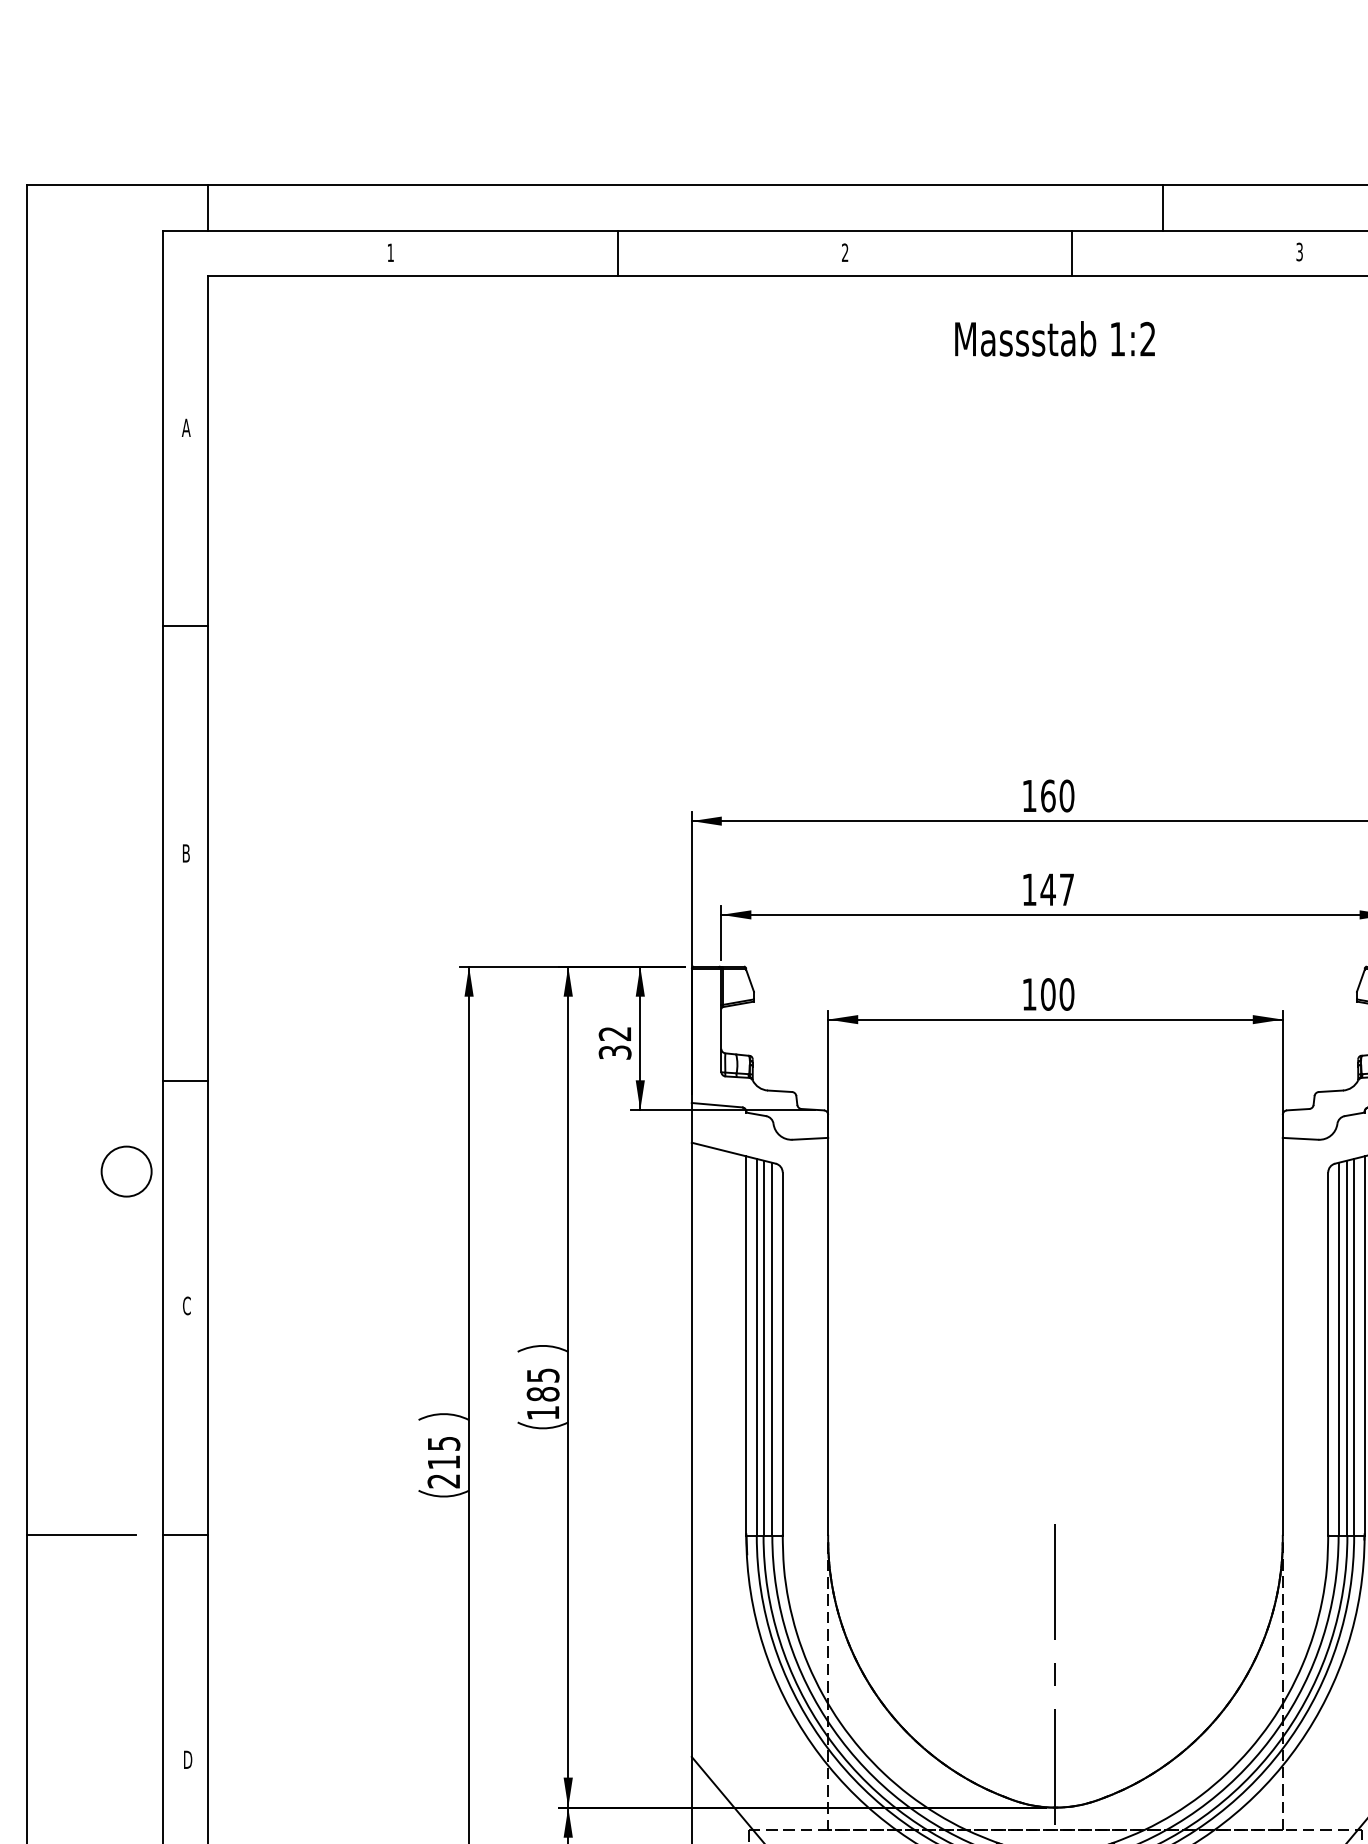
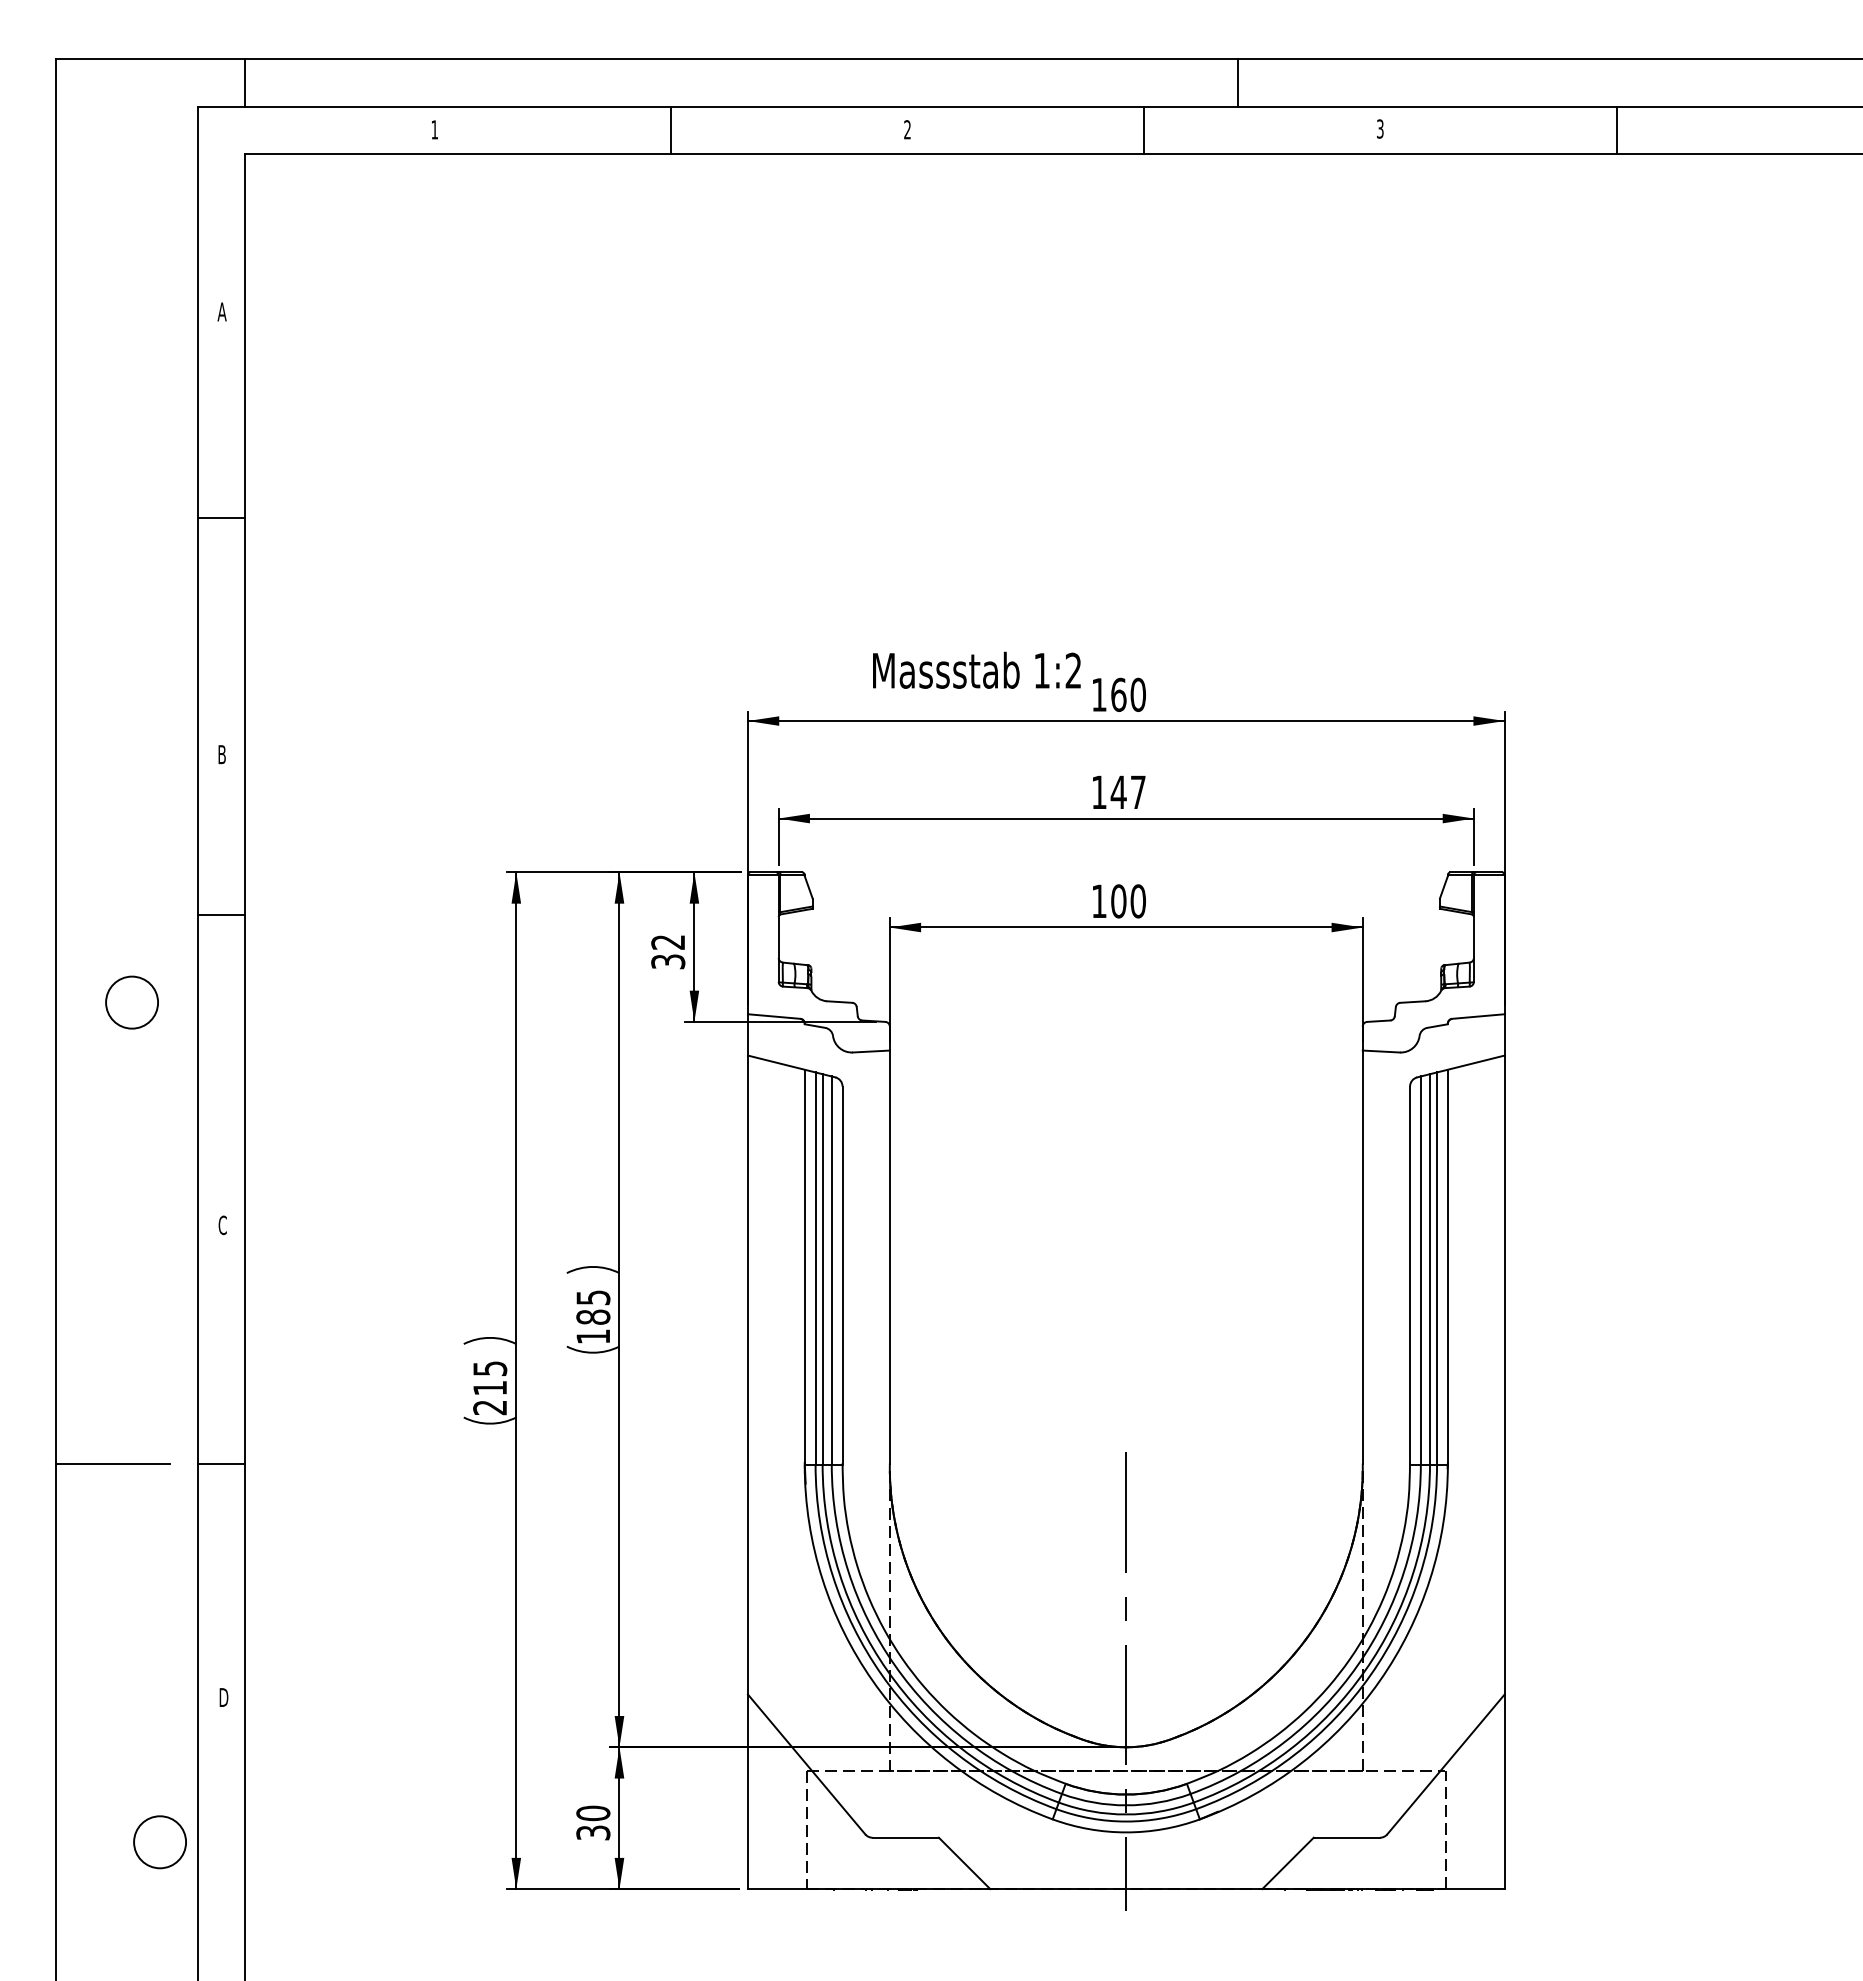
text: (1054, 338) -> (976, 669), moved
line: (185, 1081) -> (221, 915), moved
circle: (126, 1171) -> (131, 1002), moved

